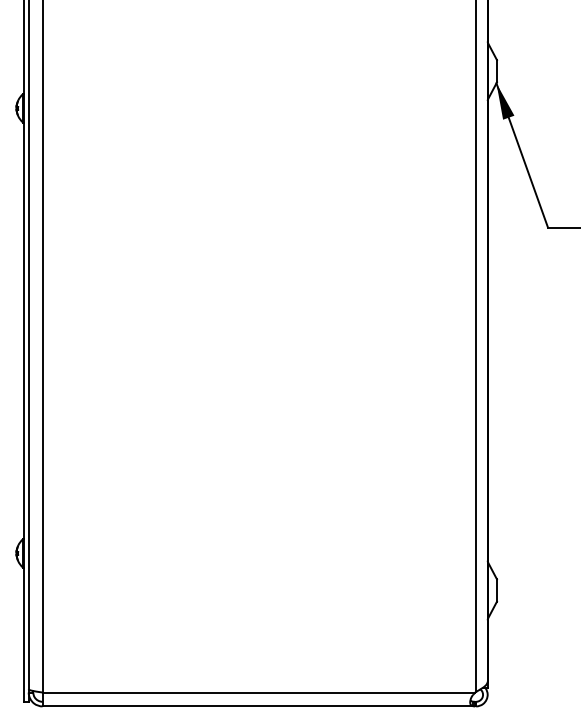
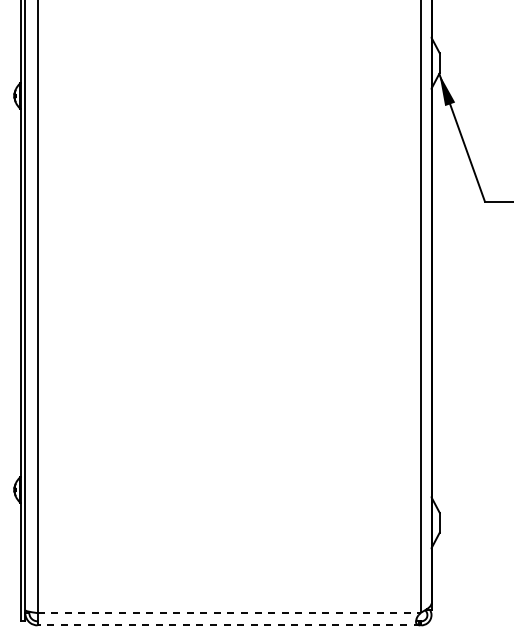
line: (259, 692) -> (229, 613), solid -> dashed
line: (258, 706) -> (228, 625), solid -> dashed

